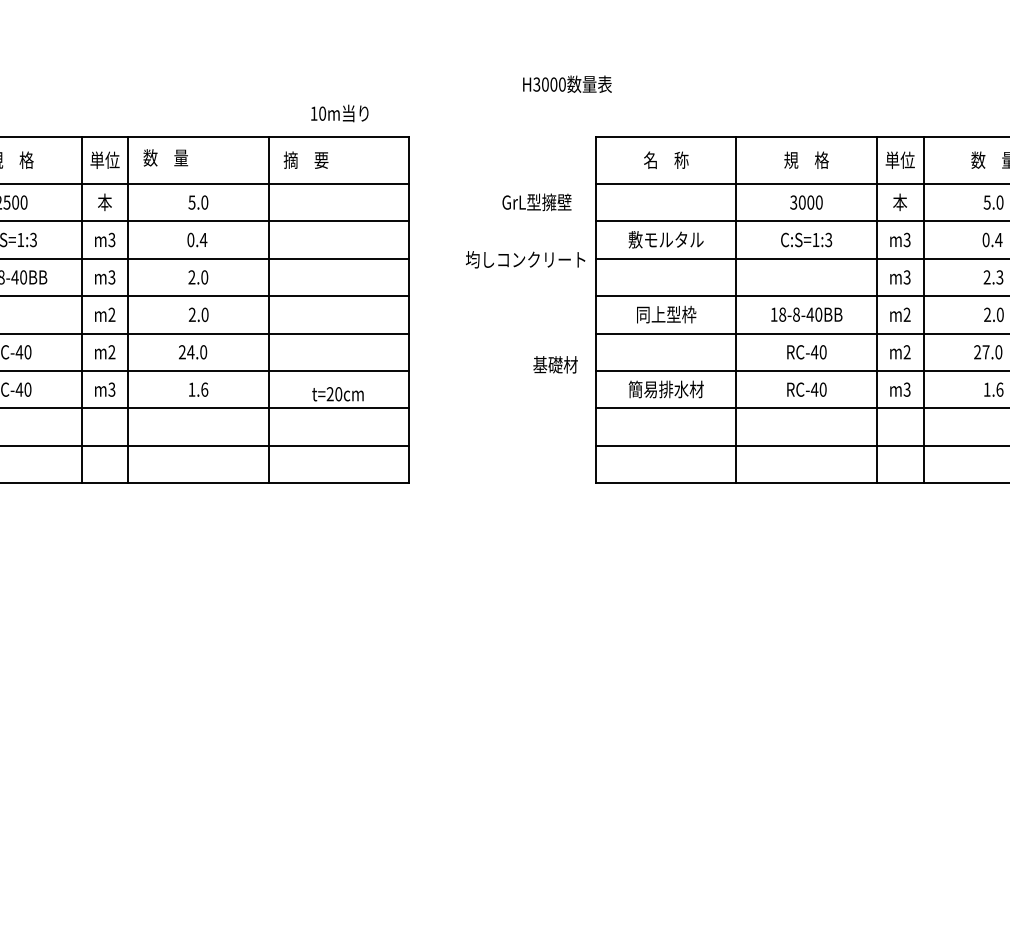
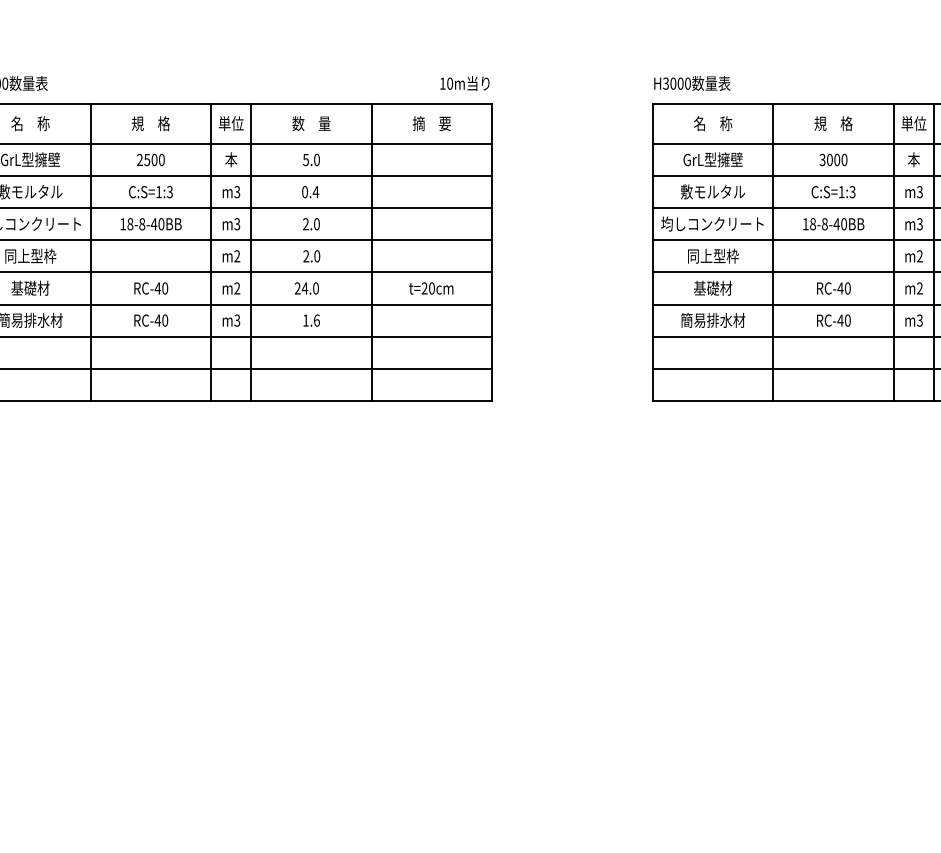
text: (567, 84) -> (692, 83), moved
text: (339, 113) -> (464, 83), moved
text: (165, 157) -> (311, 123), moved
text: (305, 160) -> (431, 123), moved
text: (536, 202) -> (712, 159), moved
text: (525, 259) -> (712, 223), moved
text: (806, 315) -> (833, 224), moved
text: (556, 363) -> (713, 287), moved
text: (338, 394) -> (431, 288), moved

